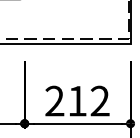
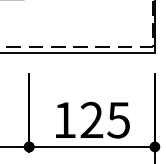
text: (77, 100) -> (91, 119), 212 -> 125

